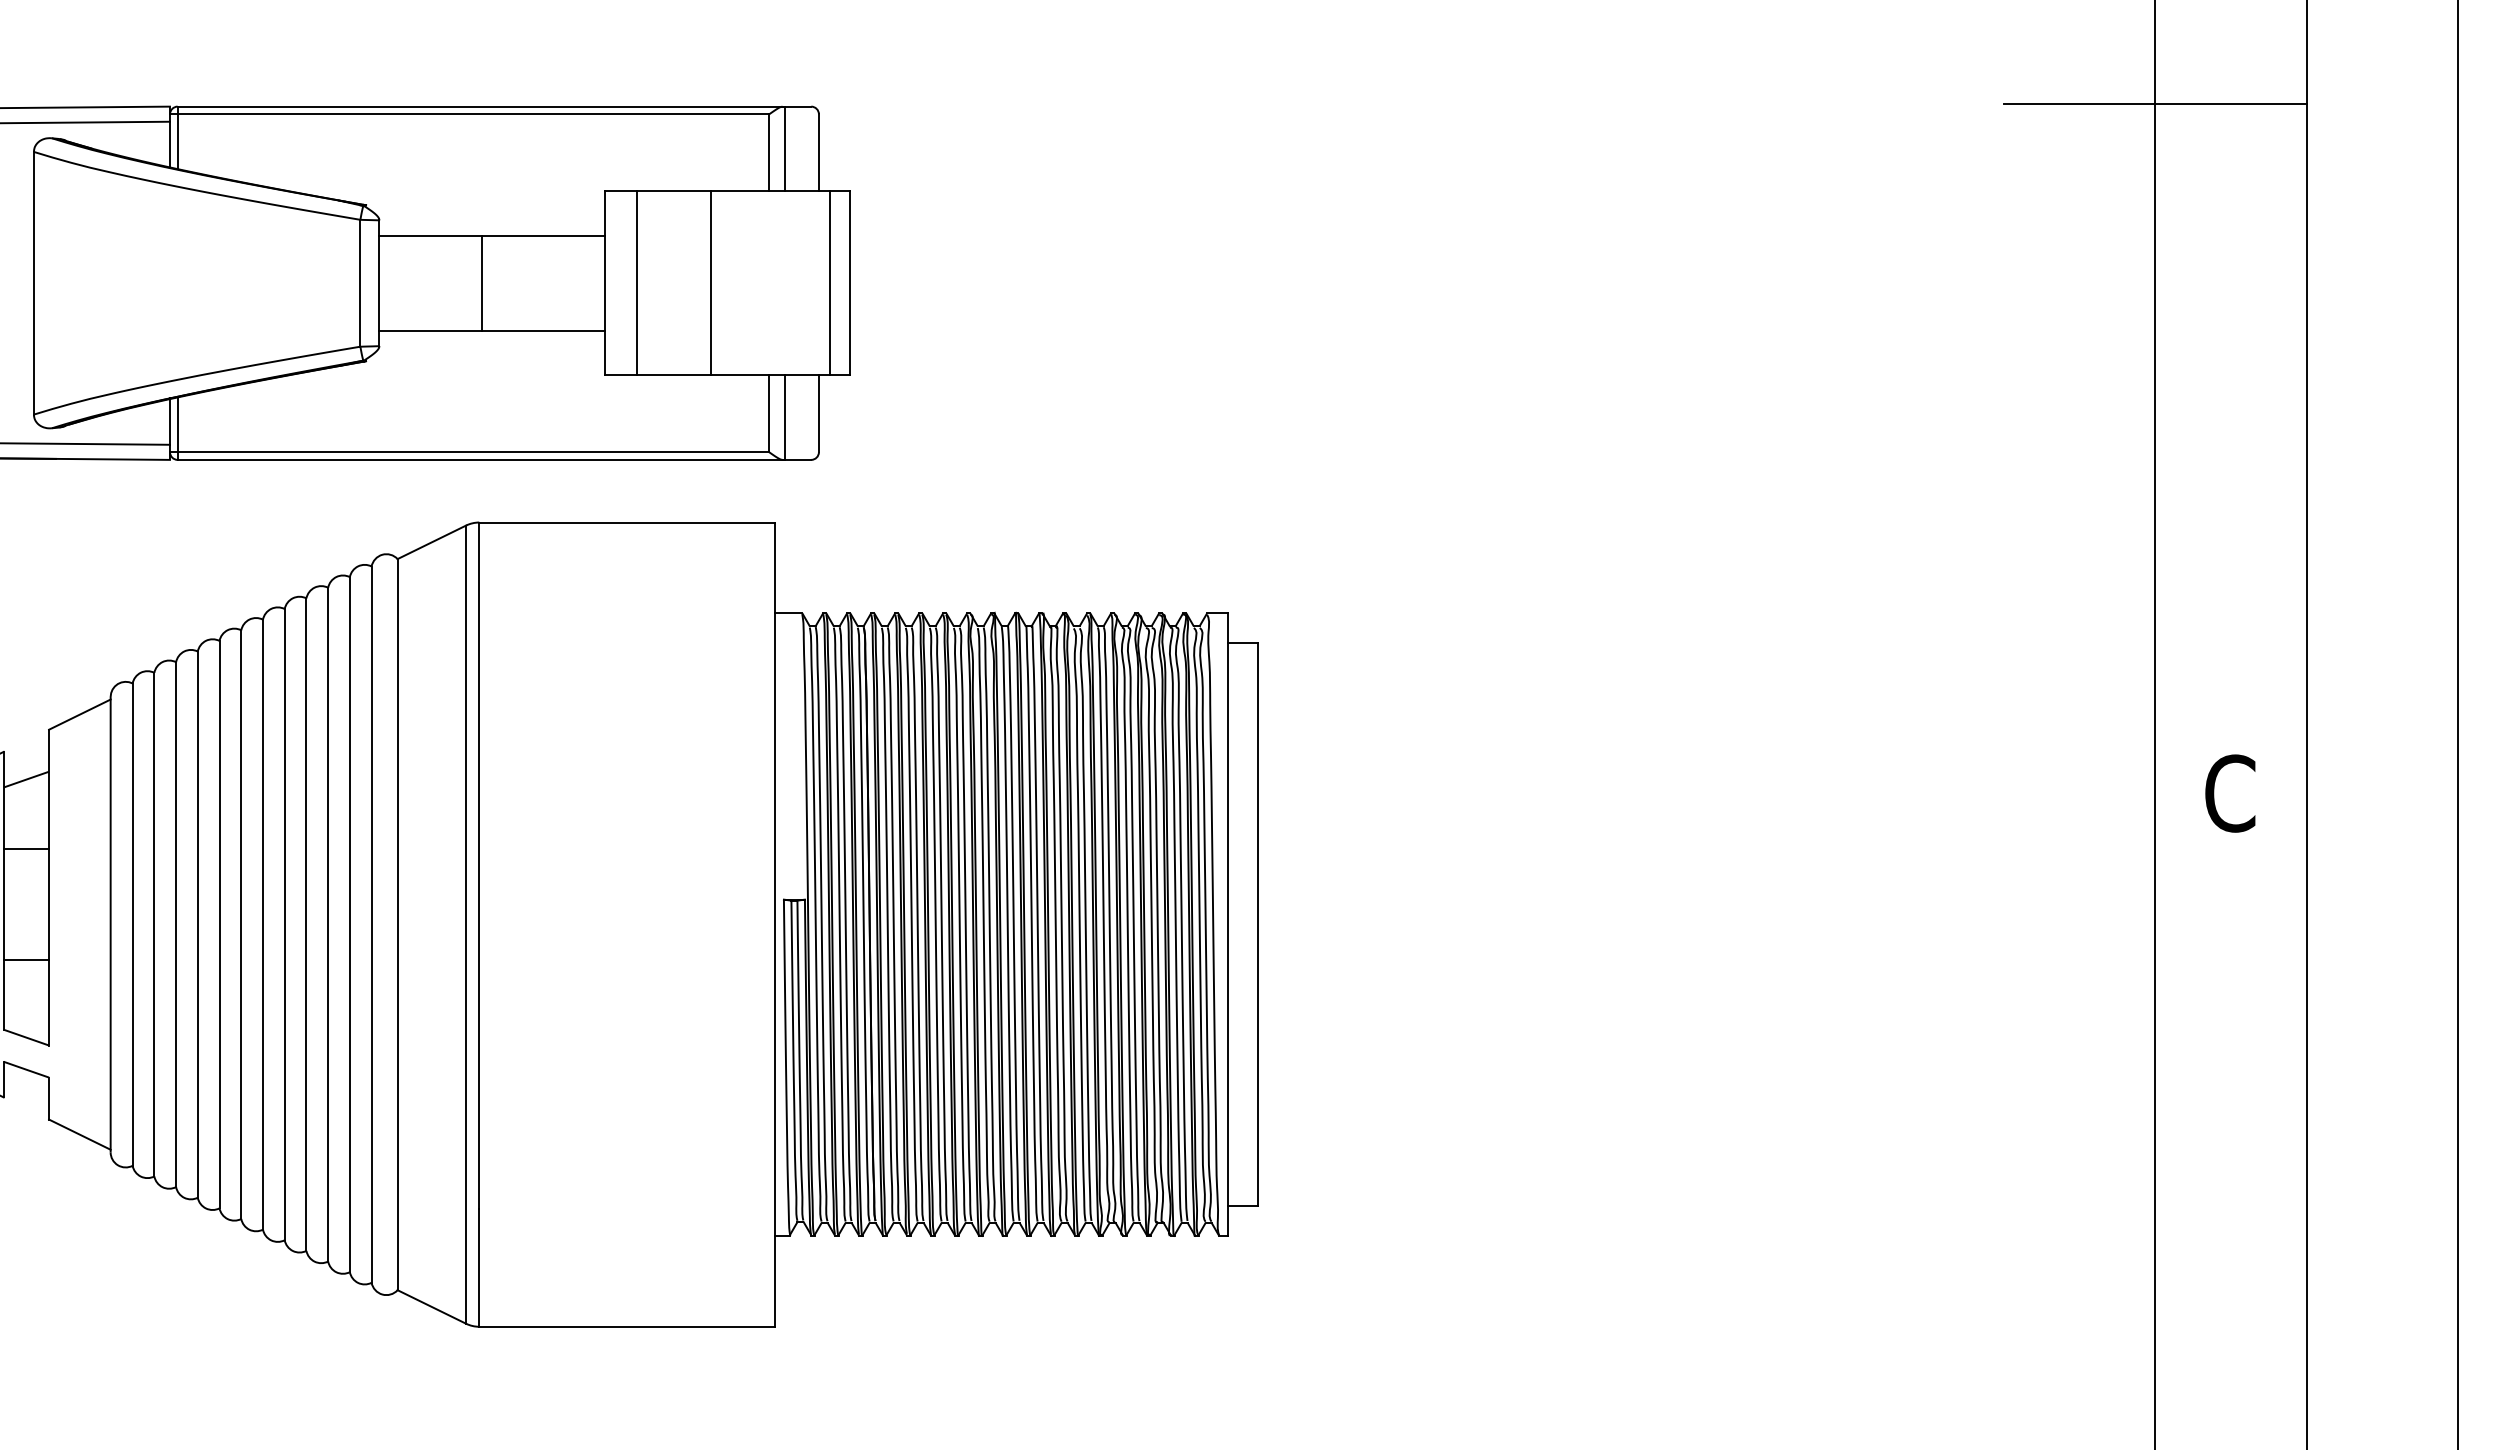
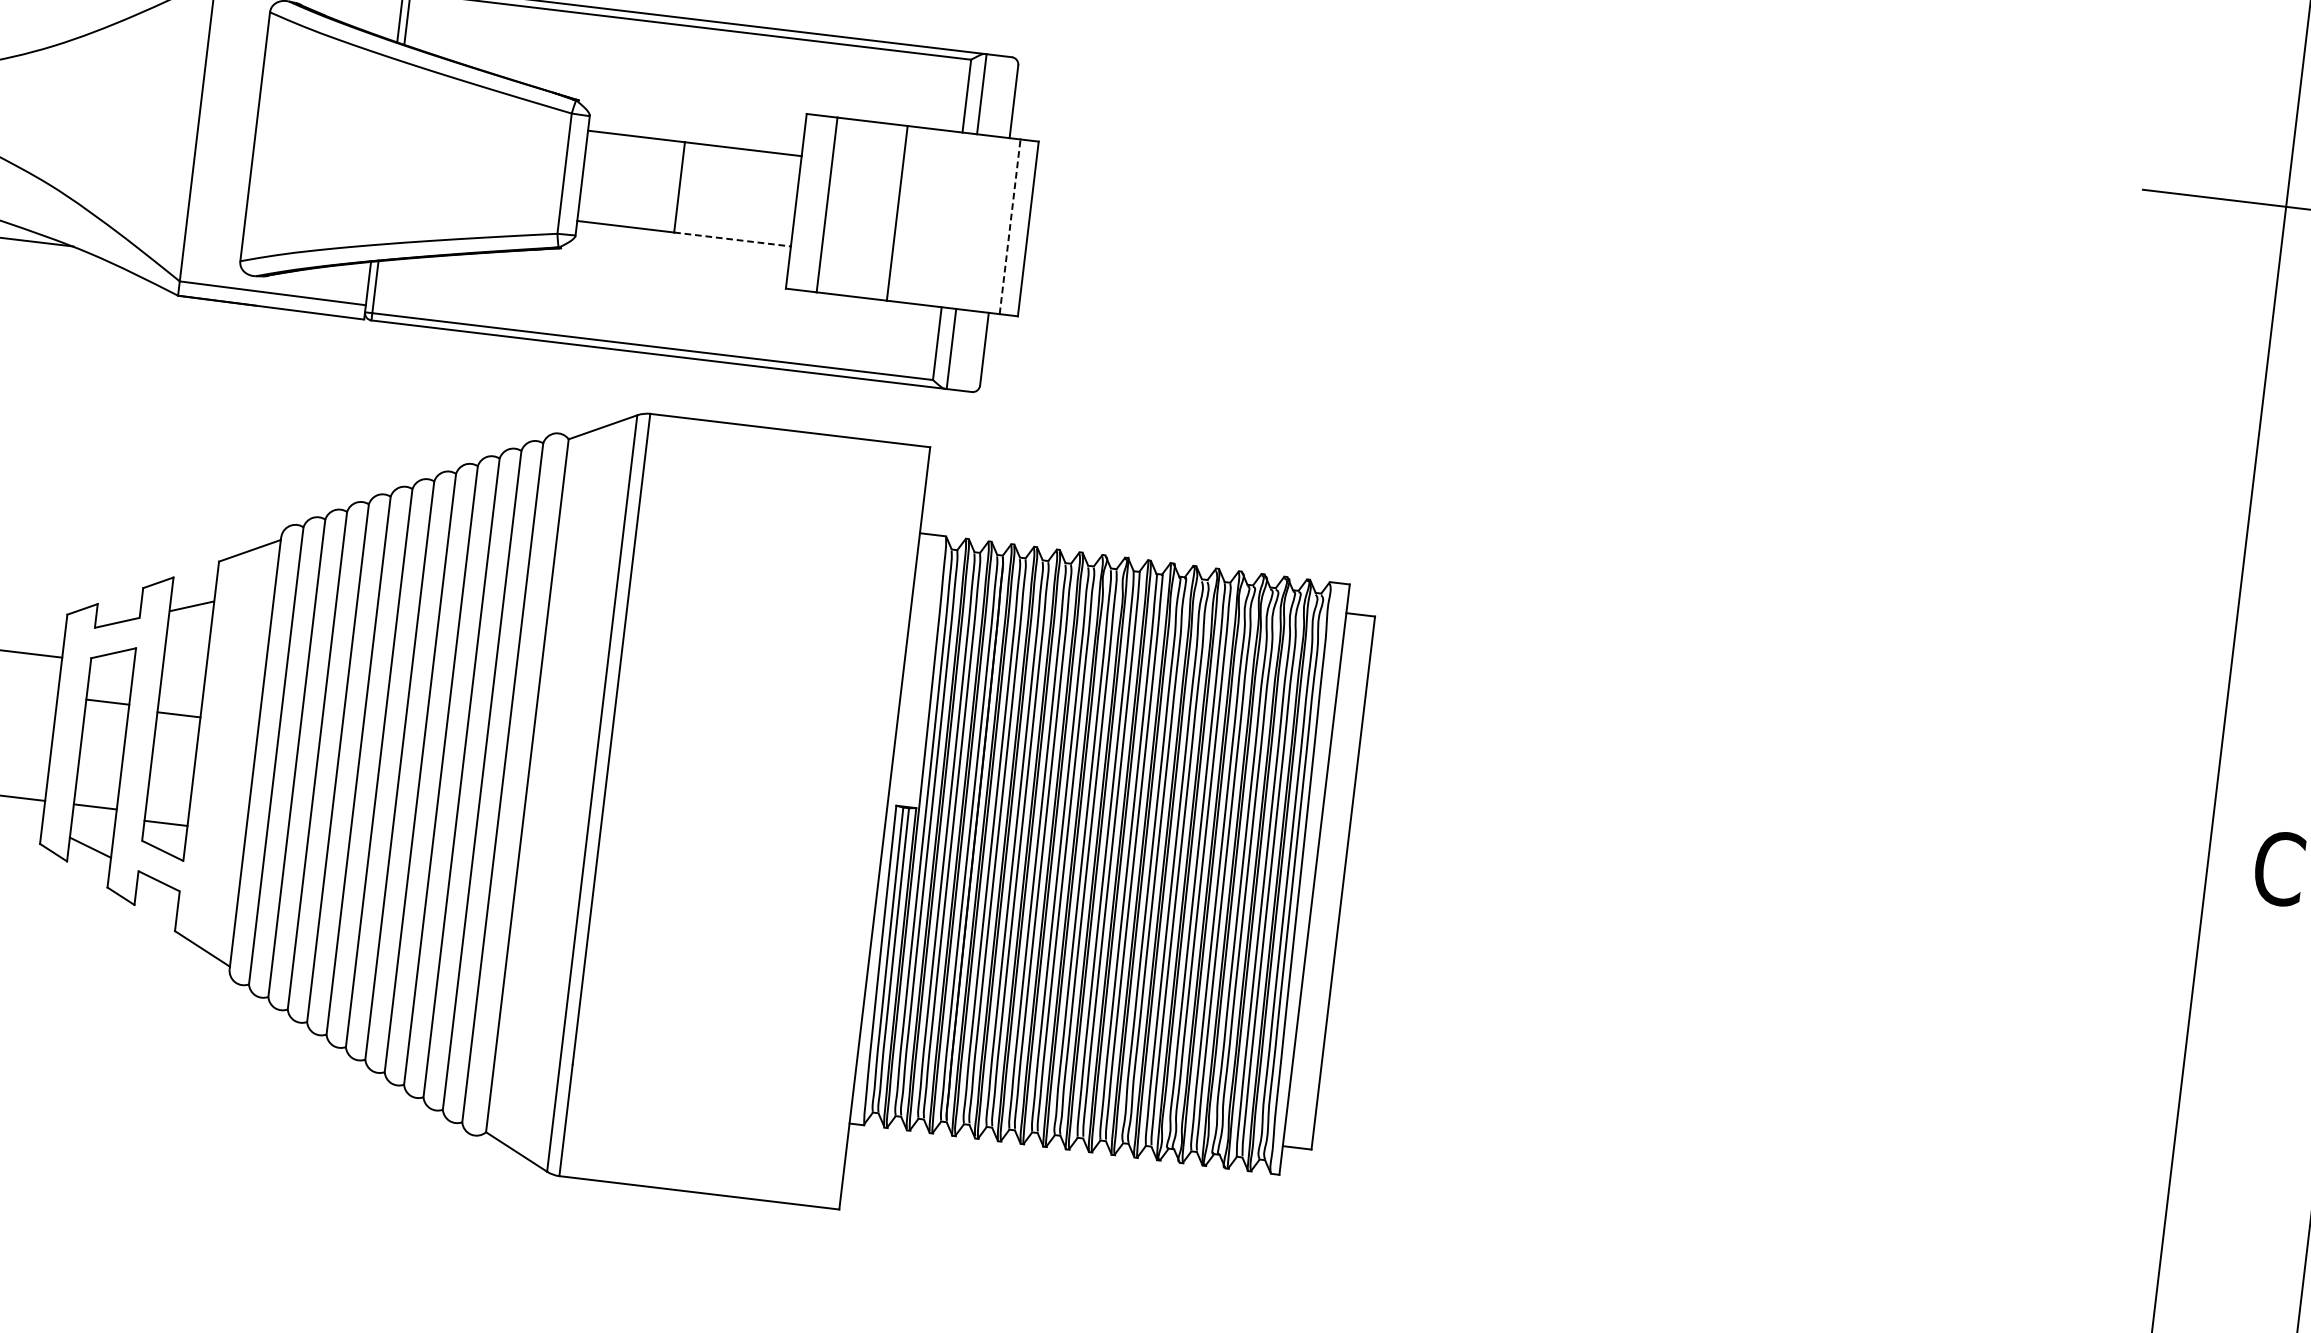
line: (830, 282) -> (1010, 226), solid -> dashed
line: (543, 330) -> (732, 239), solid -> dashed
line: (26, 849) -> (179, 715), moved
line: (26, 959) -> (166, 823), moved

